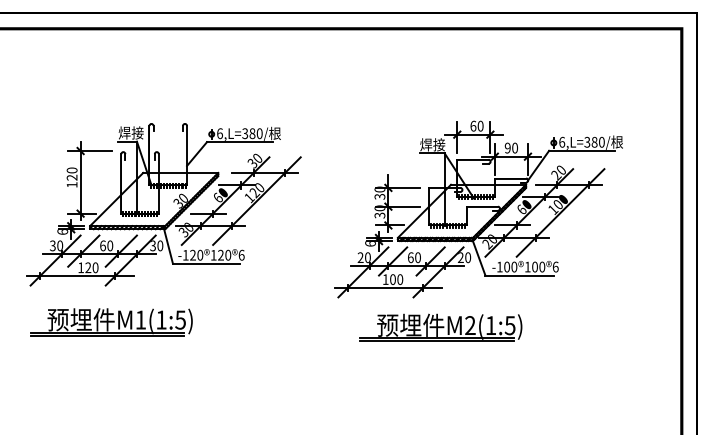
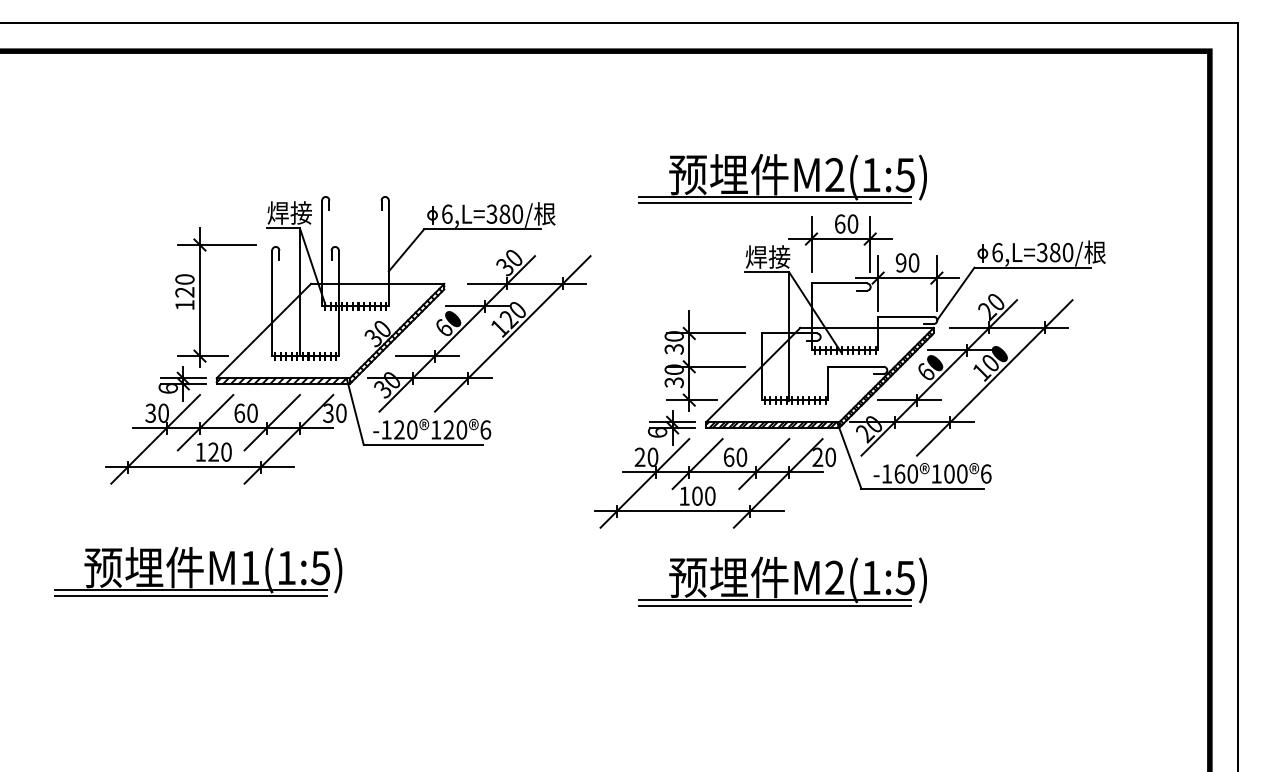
part: (440, 100) -> (781, 178), added
part: (163, 204) -> (347, 339), moved
text: (507, 266) -> (900, 472), -100®100®6 -> -160®100®6

